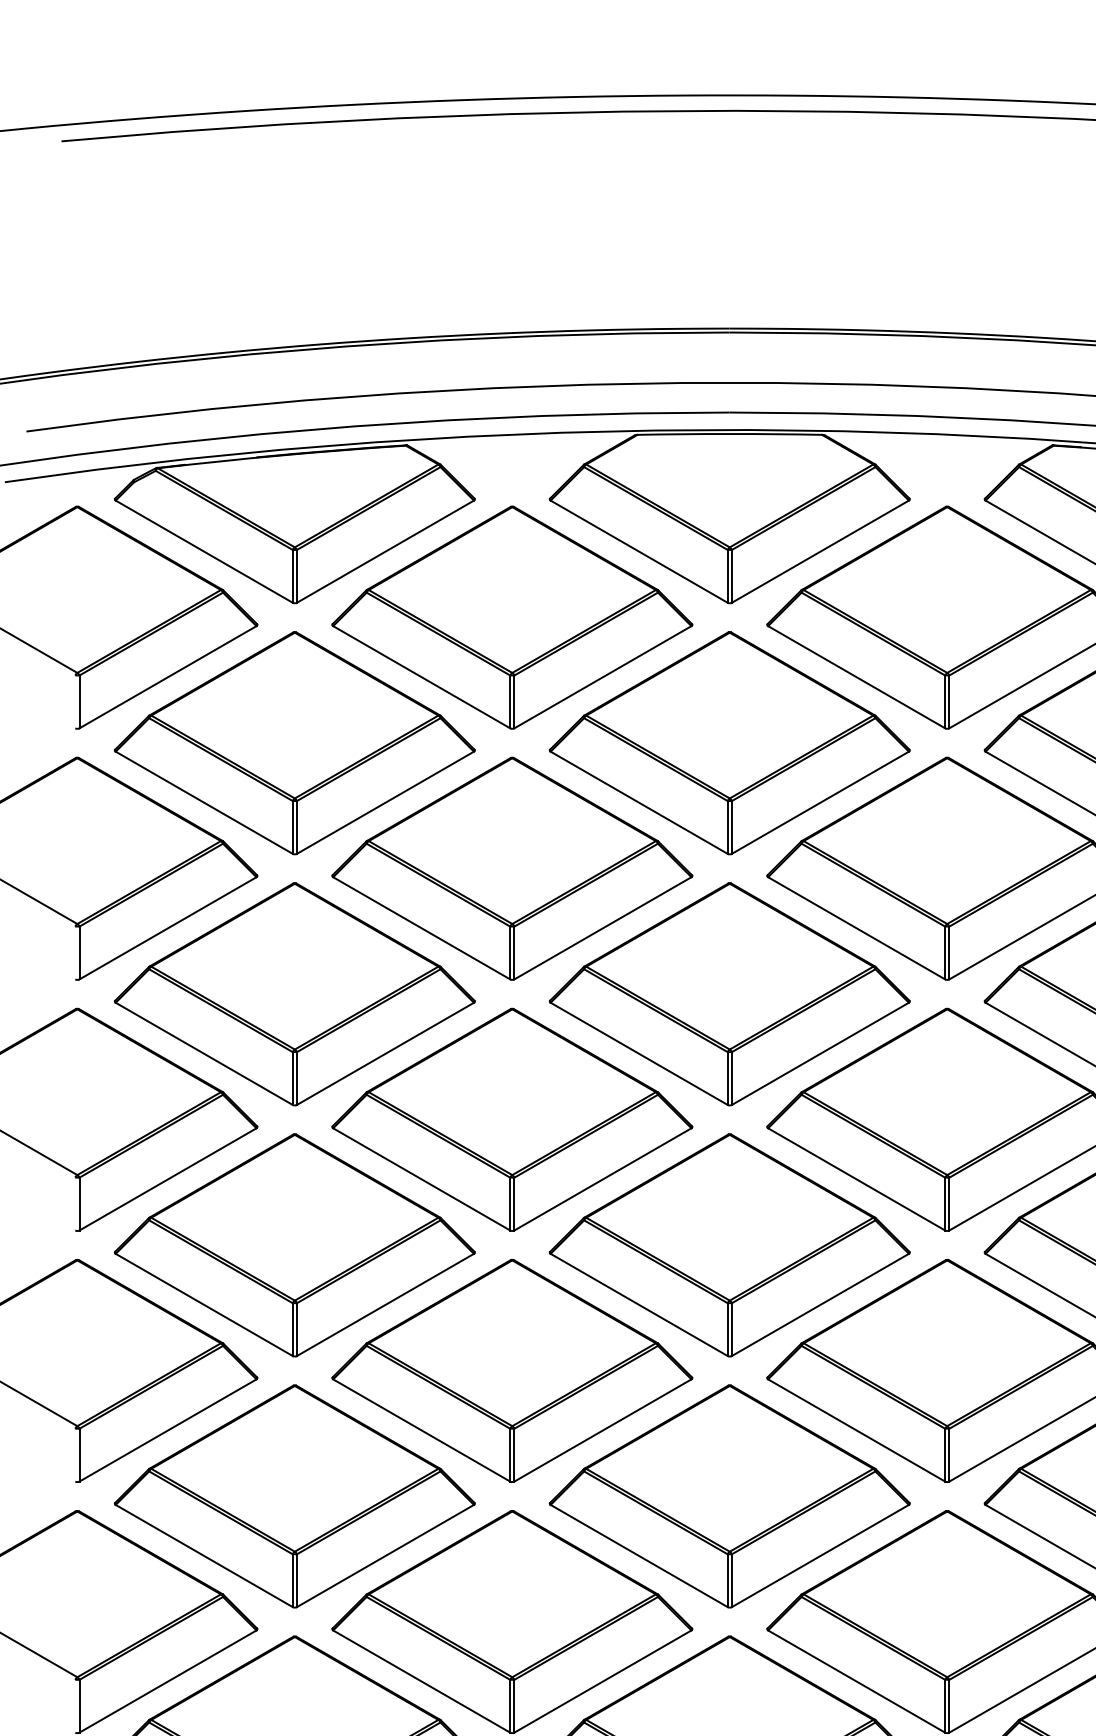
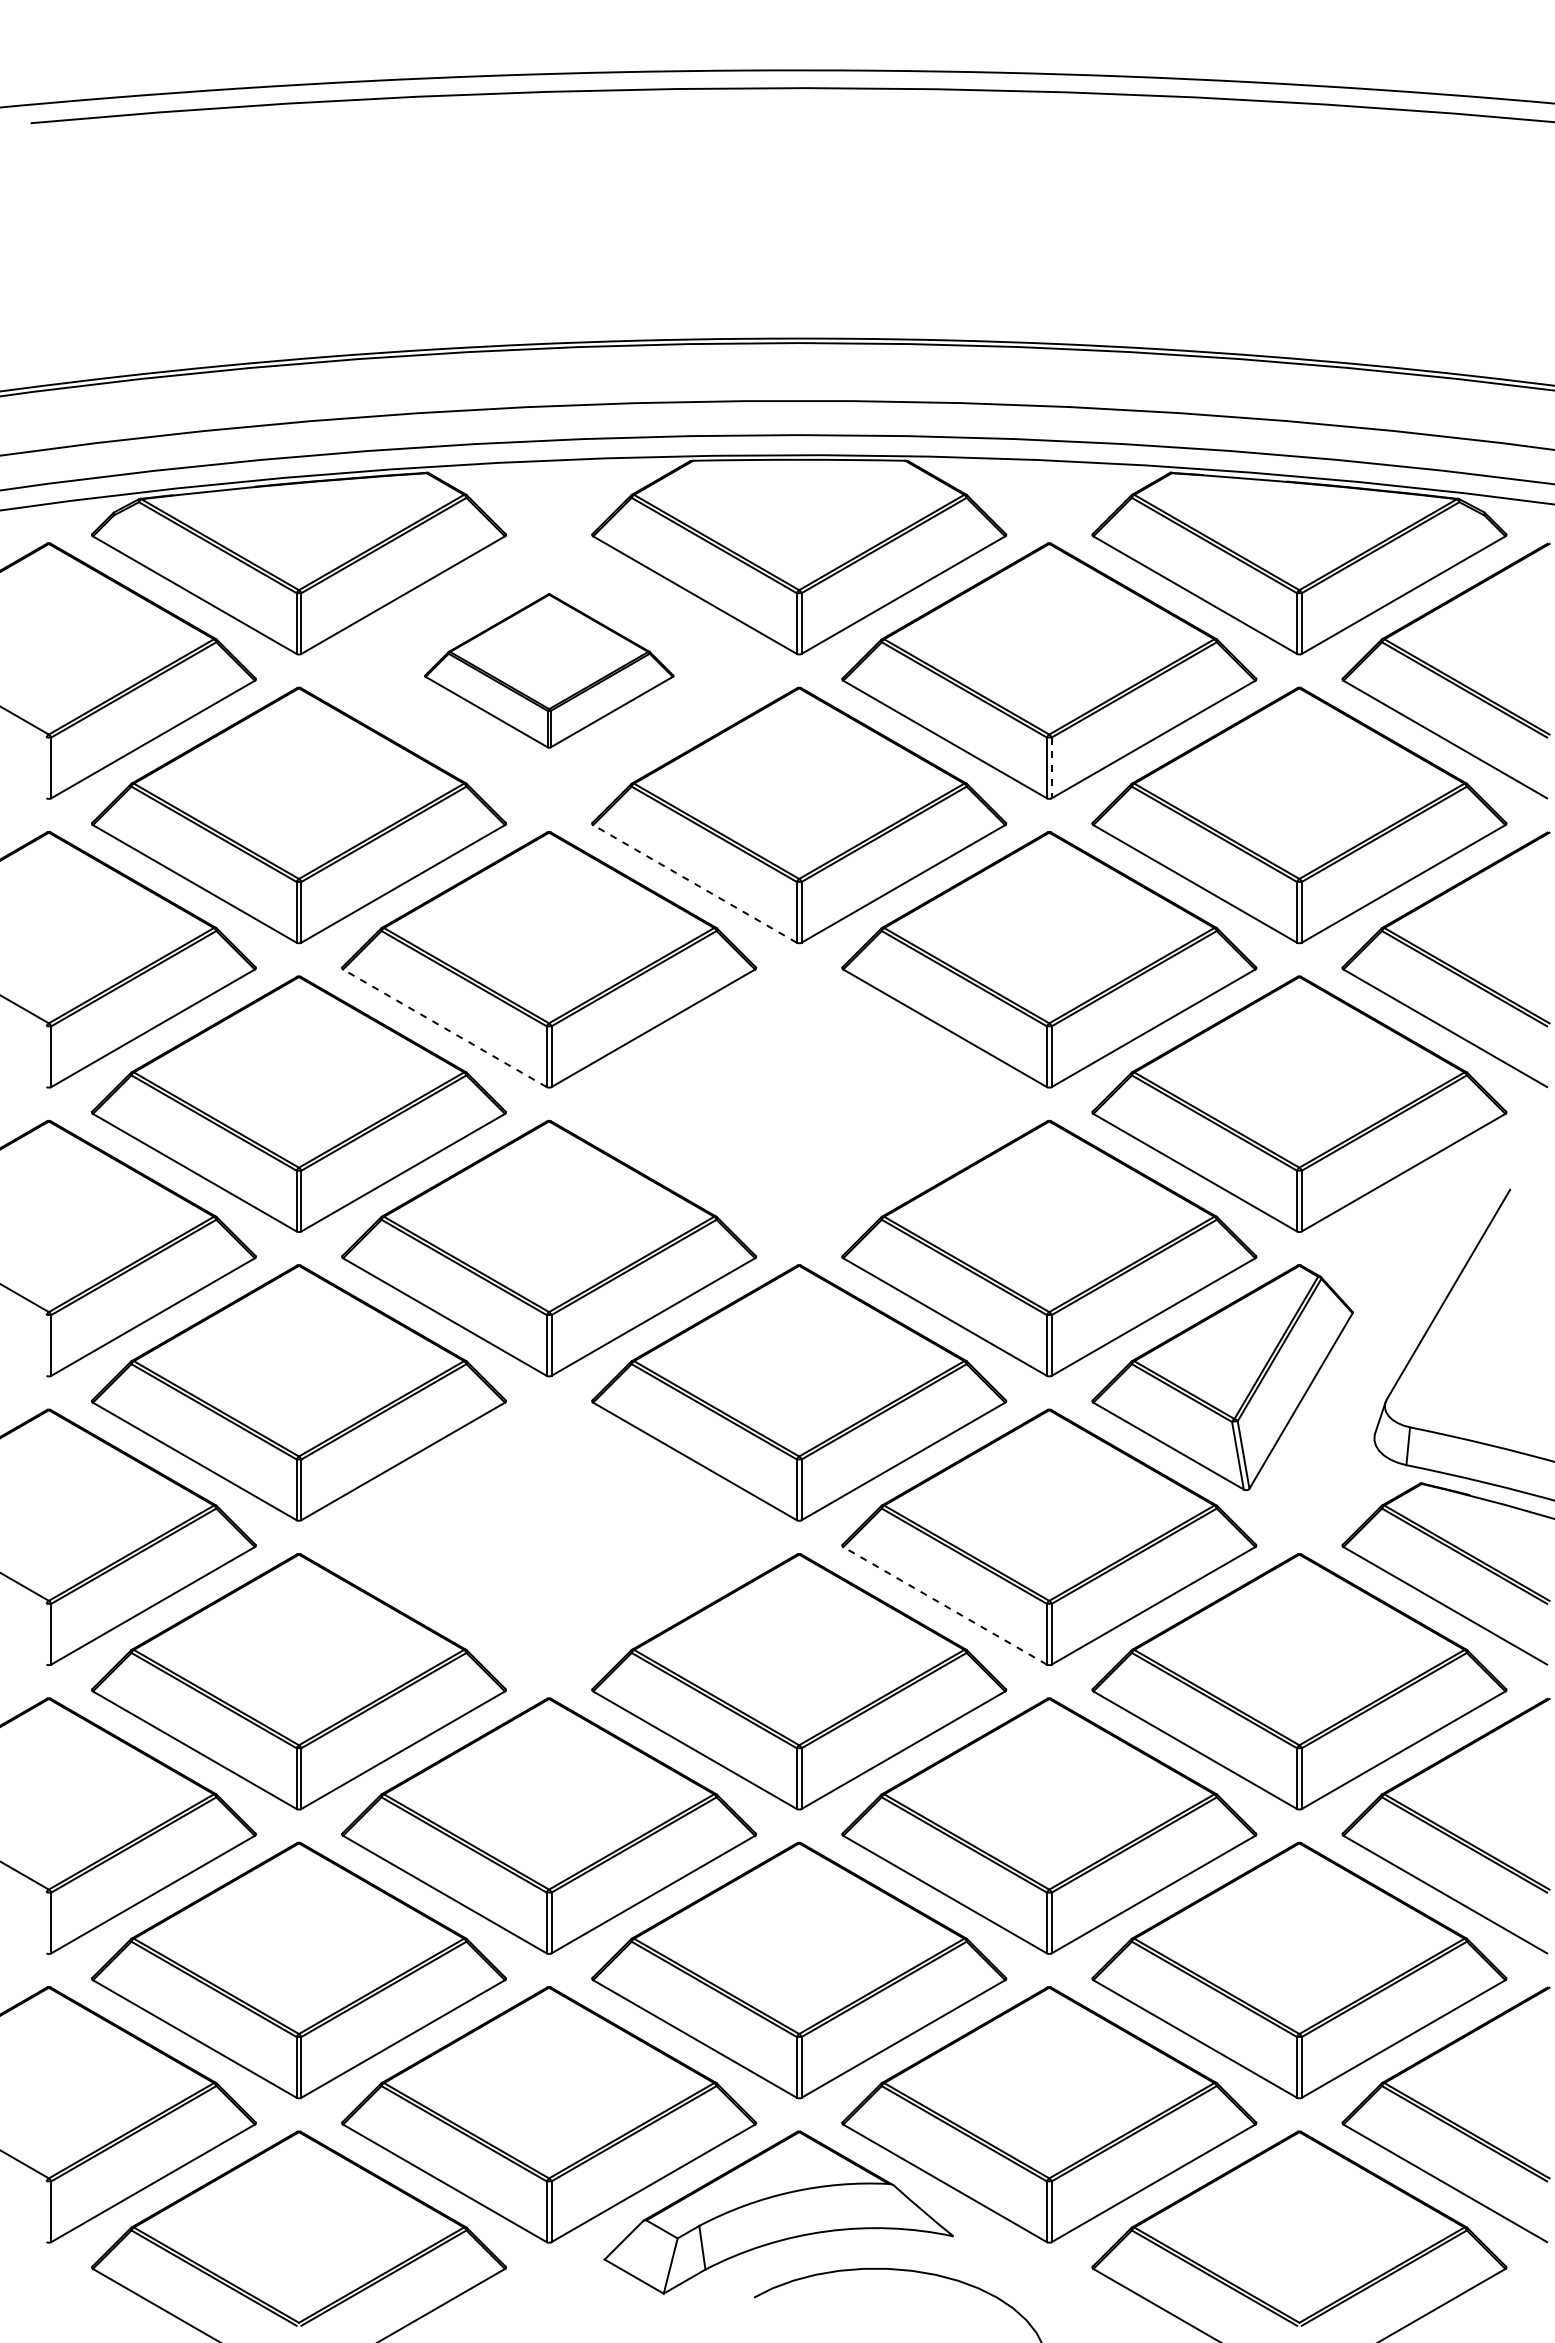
part: (512, 617) -> (549, 670), size x0.6
line: (949, 702) -> (1051, 768), solid -> dashed
line: (639, 802) -> (695, 883), solid -> dashed
line: (421, 928) -> (444, 1028), solid -> dashed
part: (730, 993) -> (799, 1103), removed
part: (512, 1370) -> (549, 1536), removed
line: (856, 1430) -> (945, 1605), solid -> dashed

